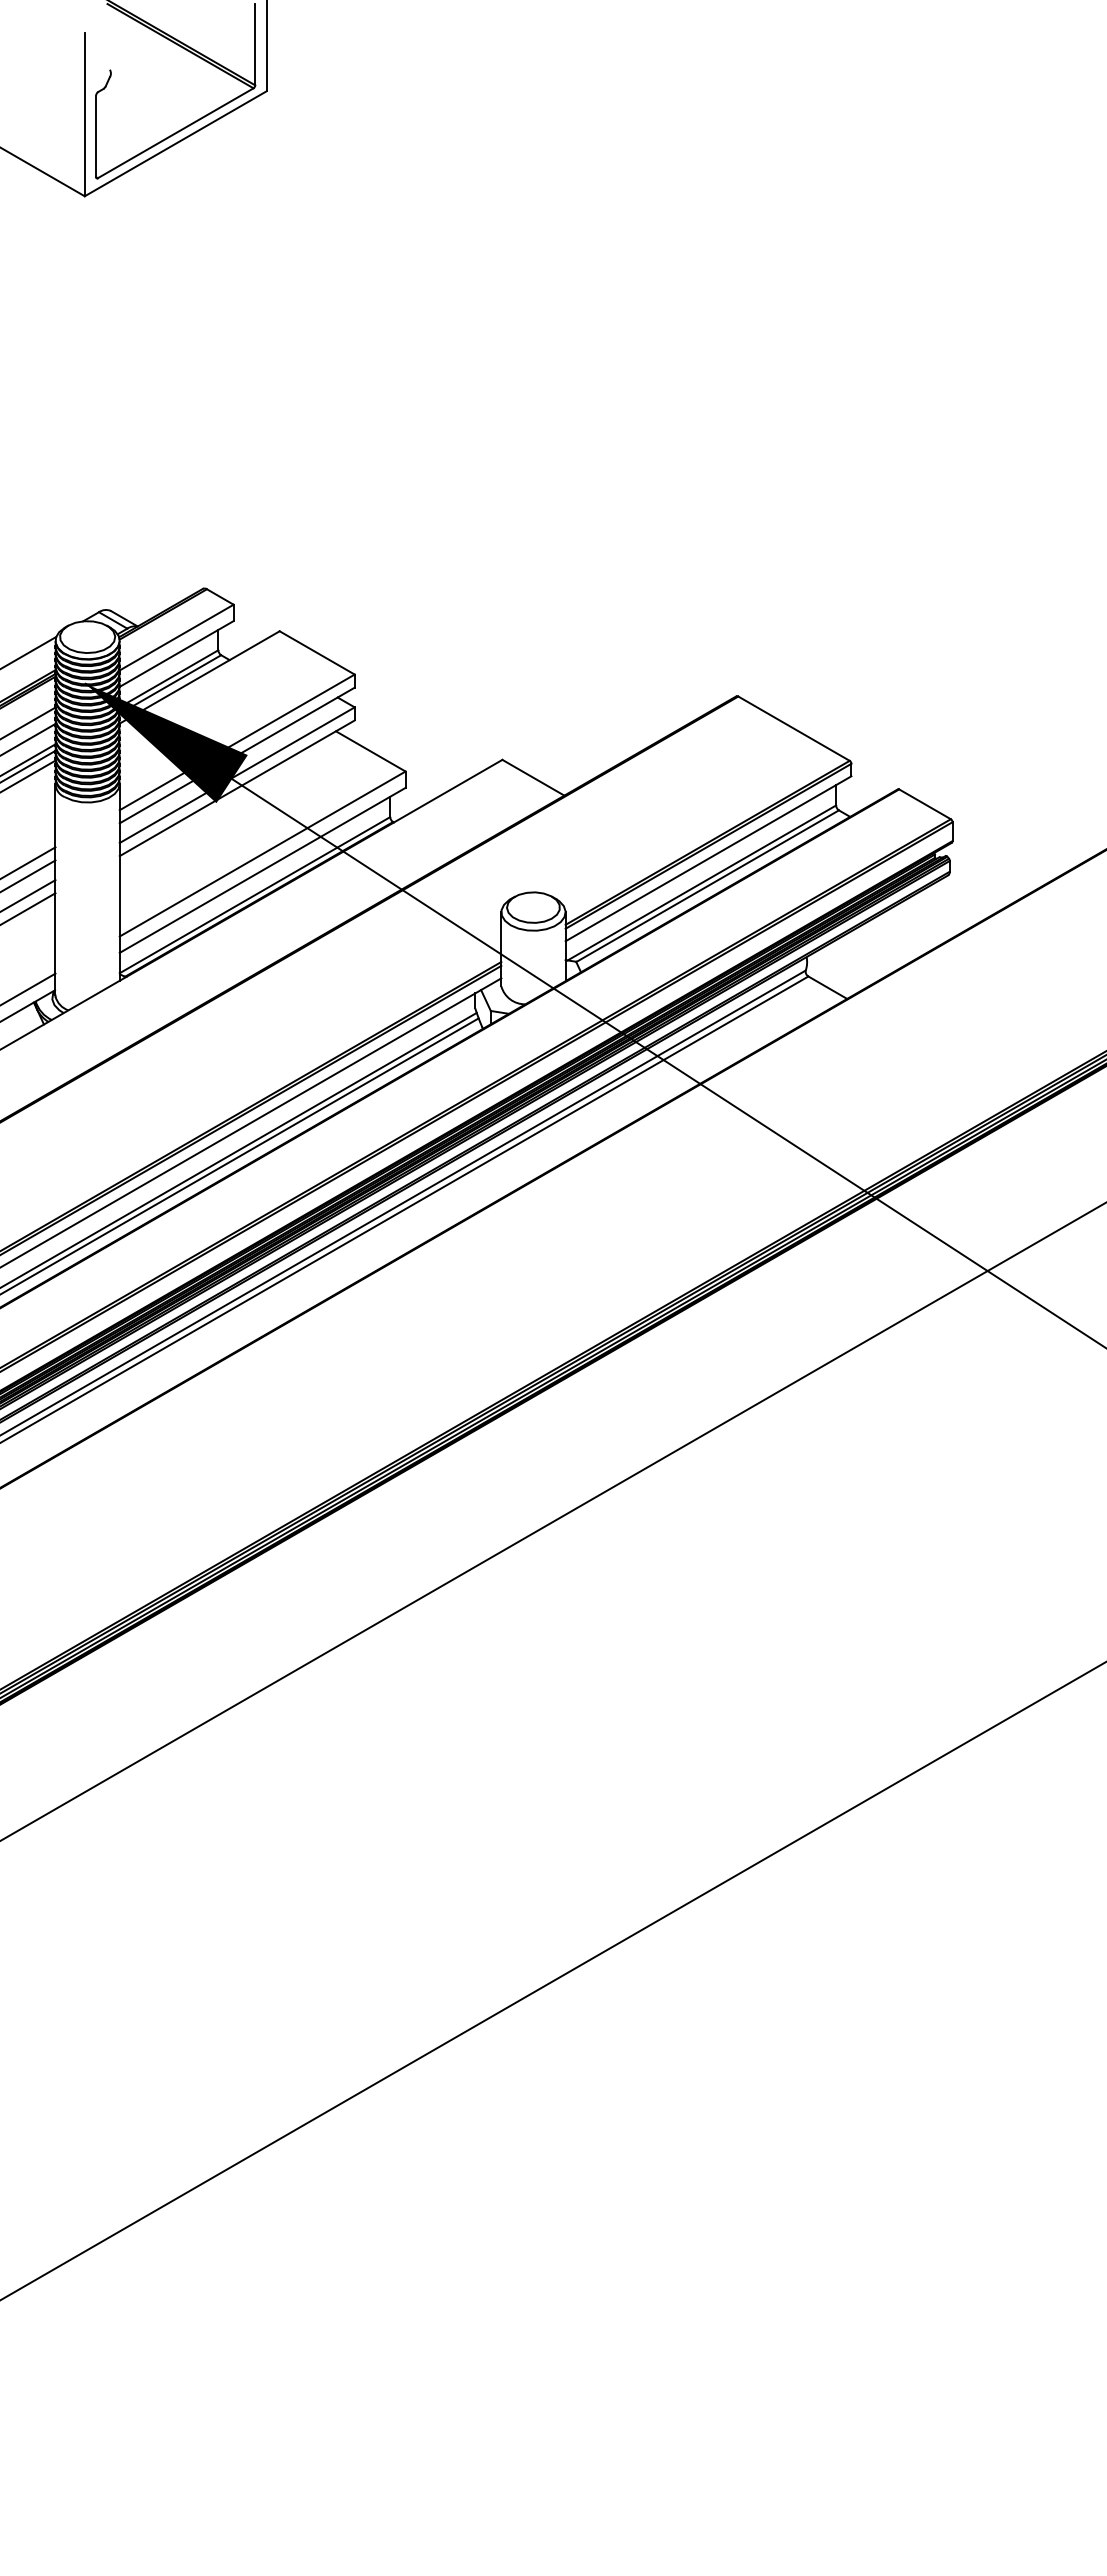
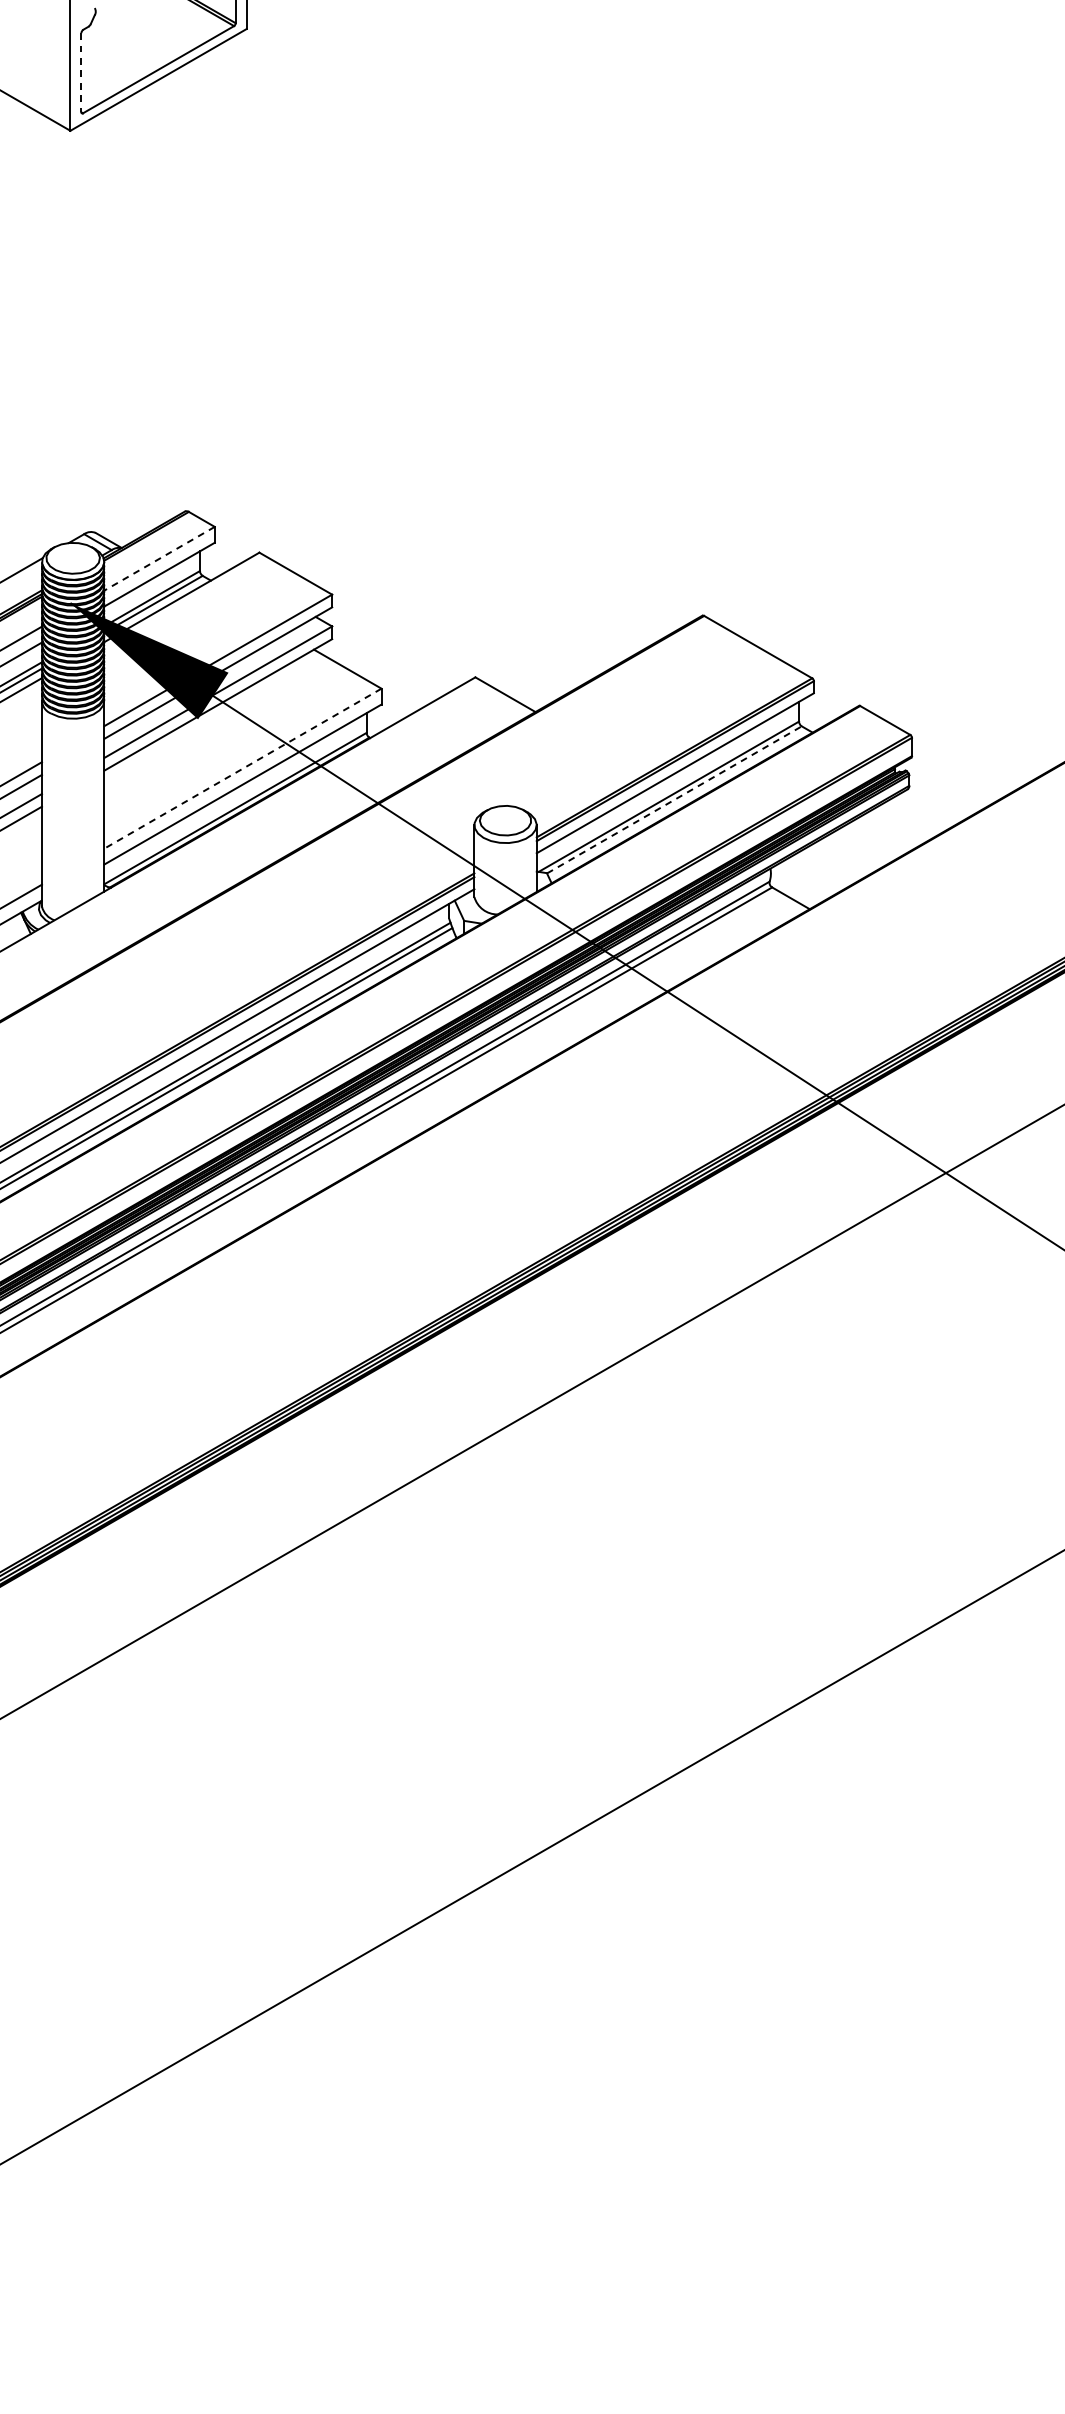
line: (96, 136) -> (81, 72), solid -> dashed
line: (176, 637) -> (159, 558), solid -> dashed
line: (262, 854) -> (242, 769), solid -> dashed
line: (707, 886) -> (674, 800), solid -> dashed

